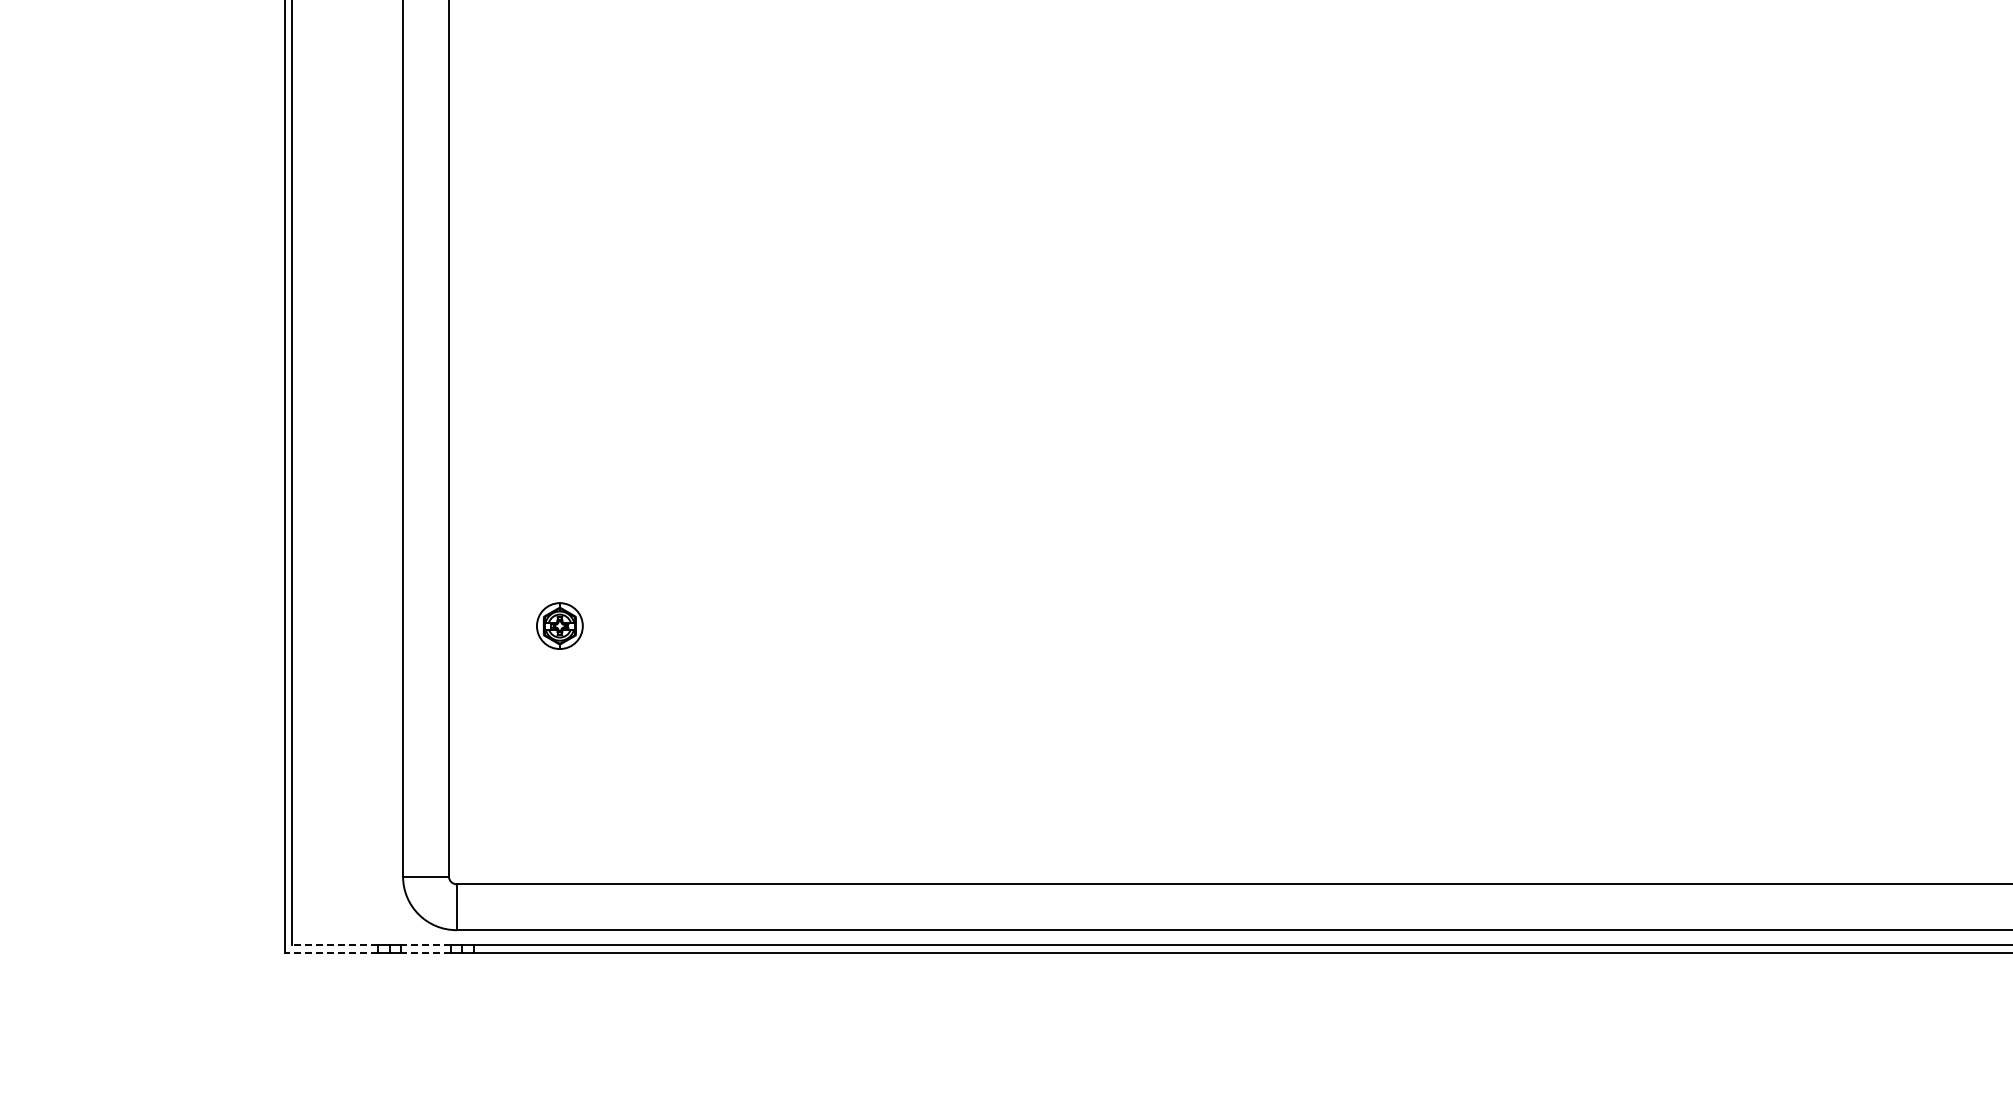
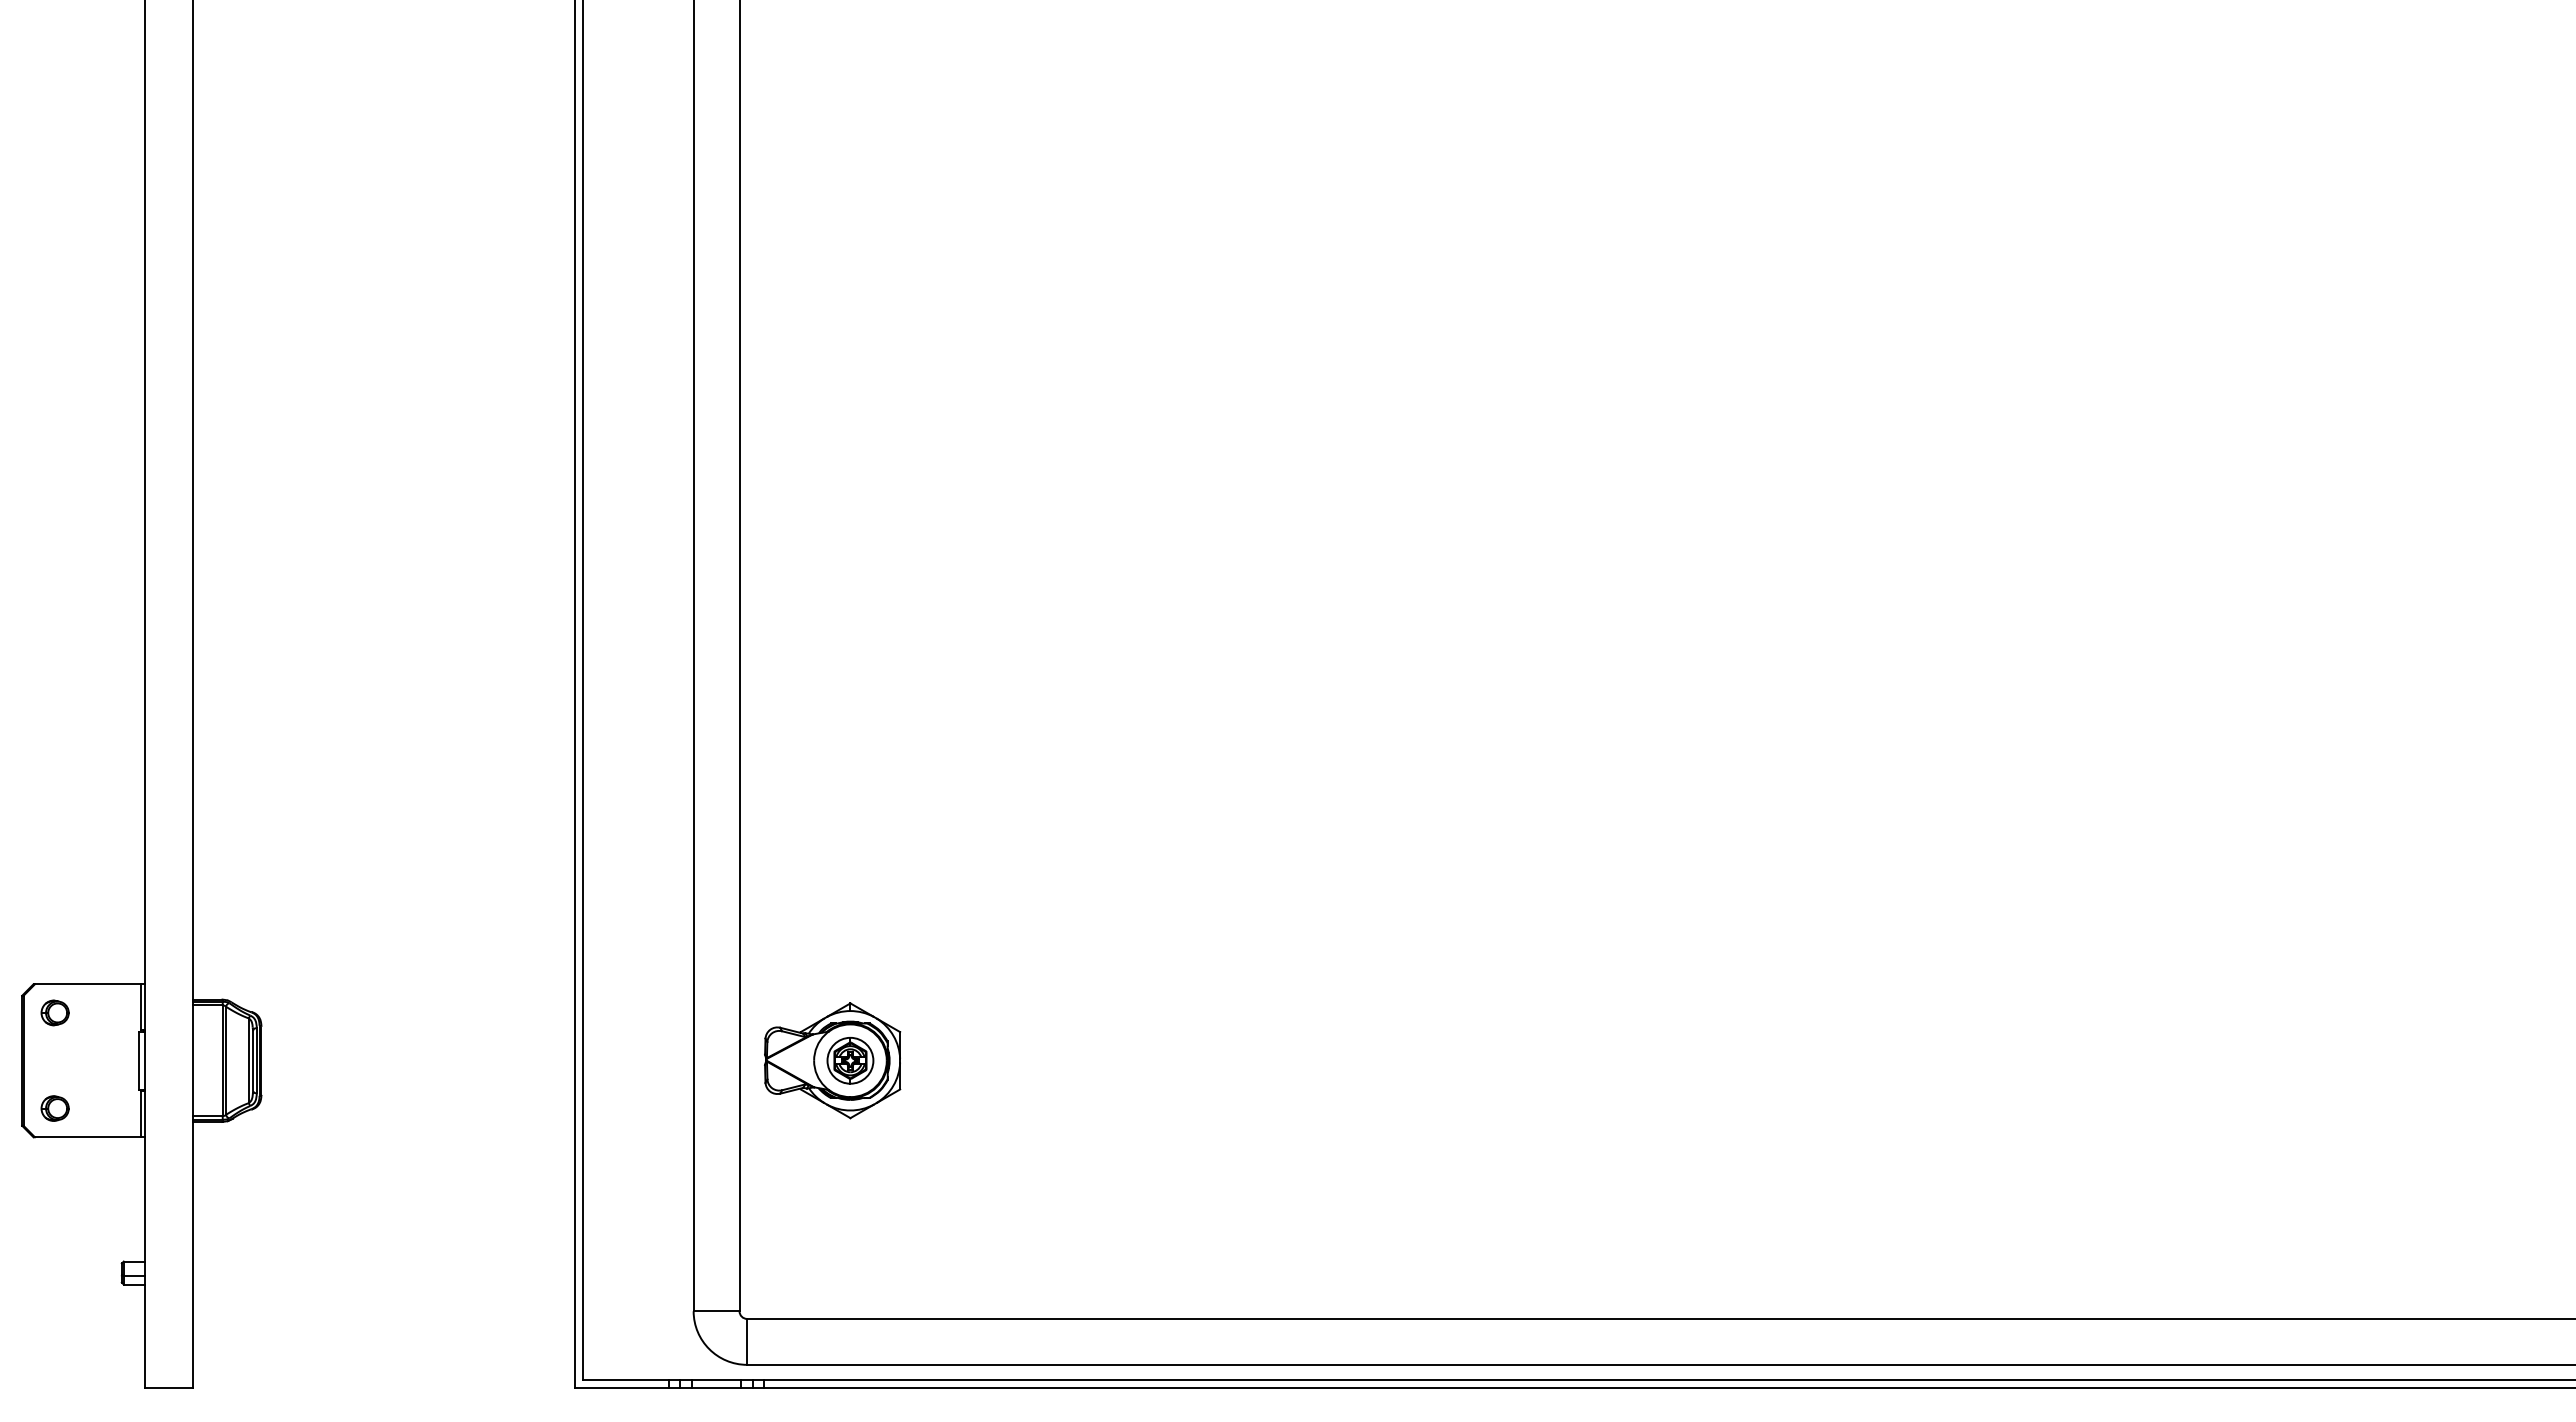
part: (541, 625) -> (832, 1060), added
line: (334, 945) -> (625, 1380), dashed -> solid
line: (425, 945) -> (716, 1380), dashed -> solid
line: (330, 952) -> (621, 1387), dashed -> solid
line: (425, 952) -> (716, 1387), dashed -> solid

